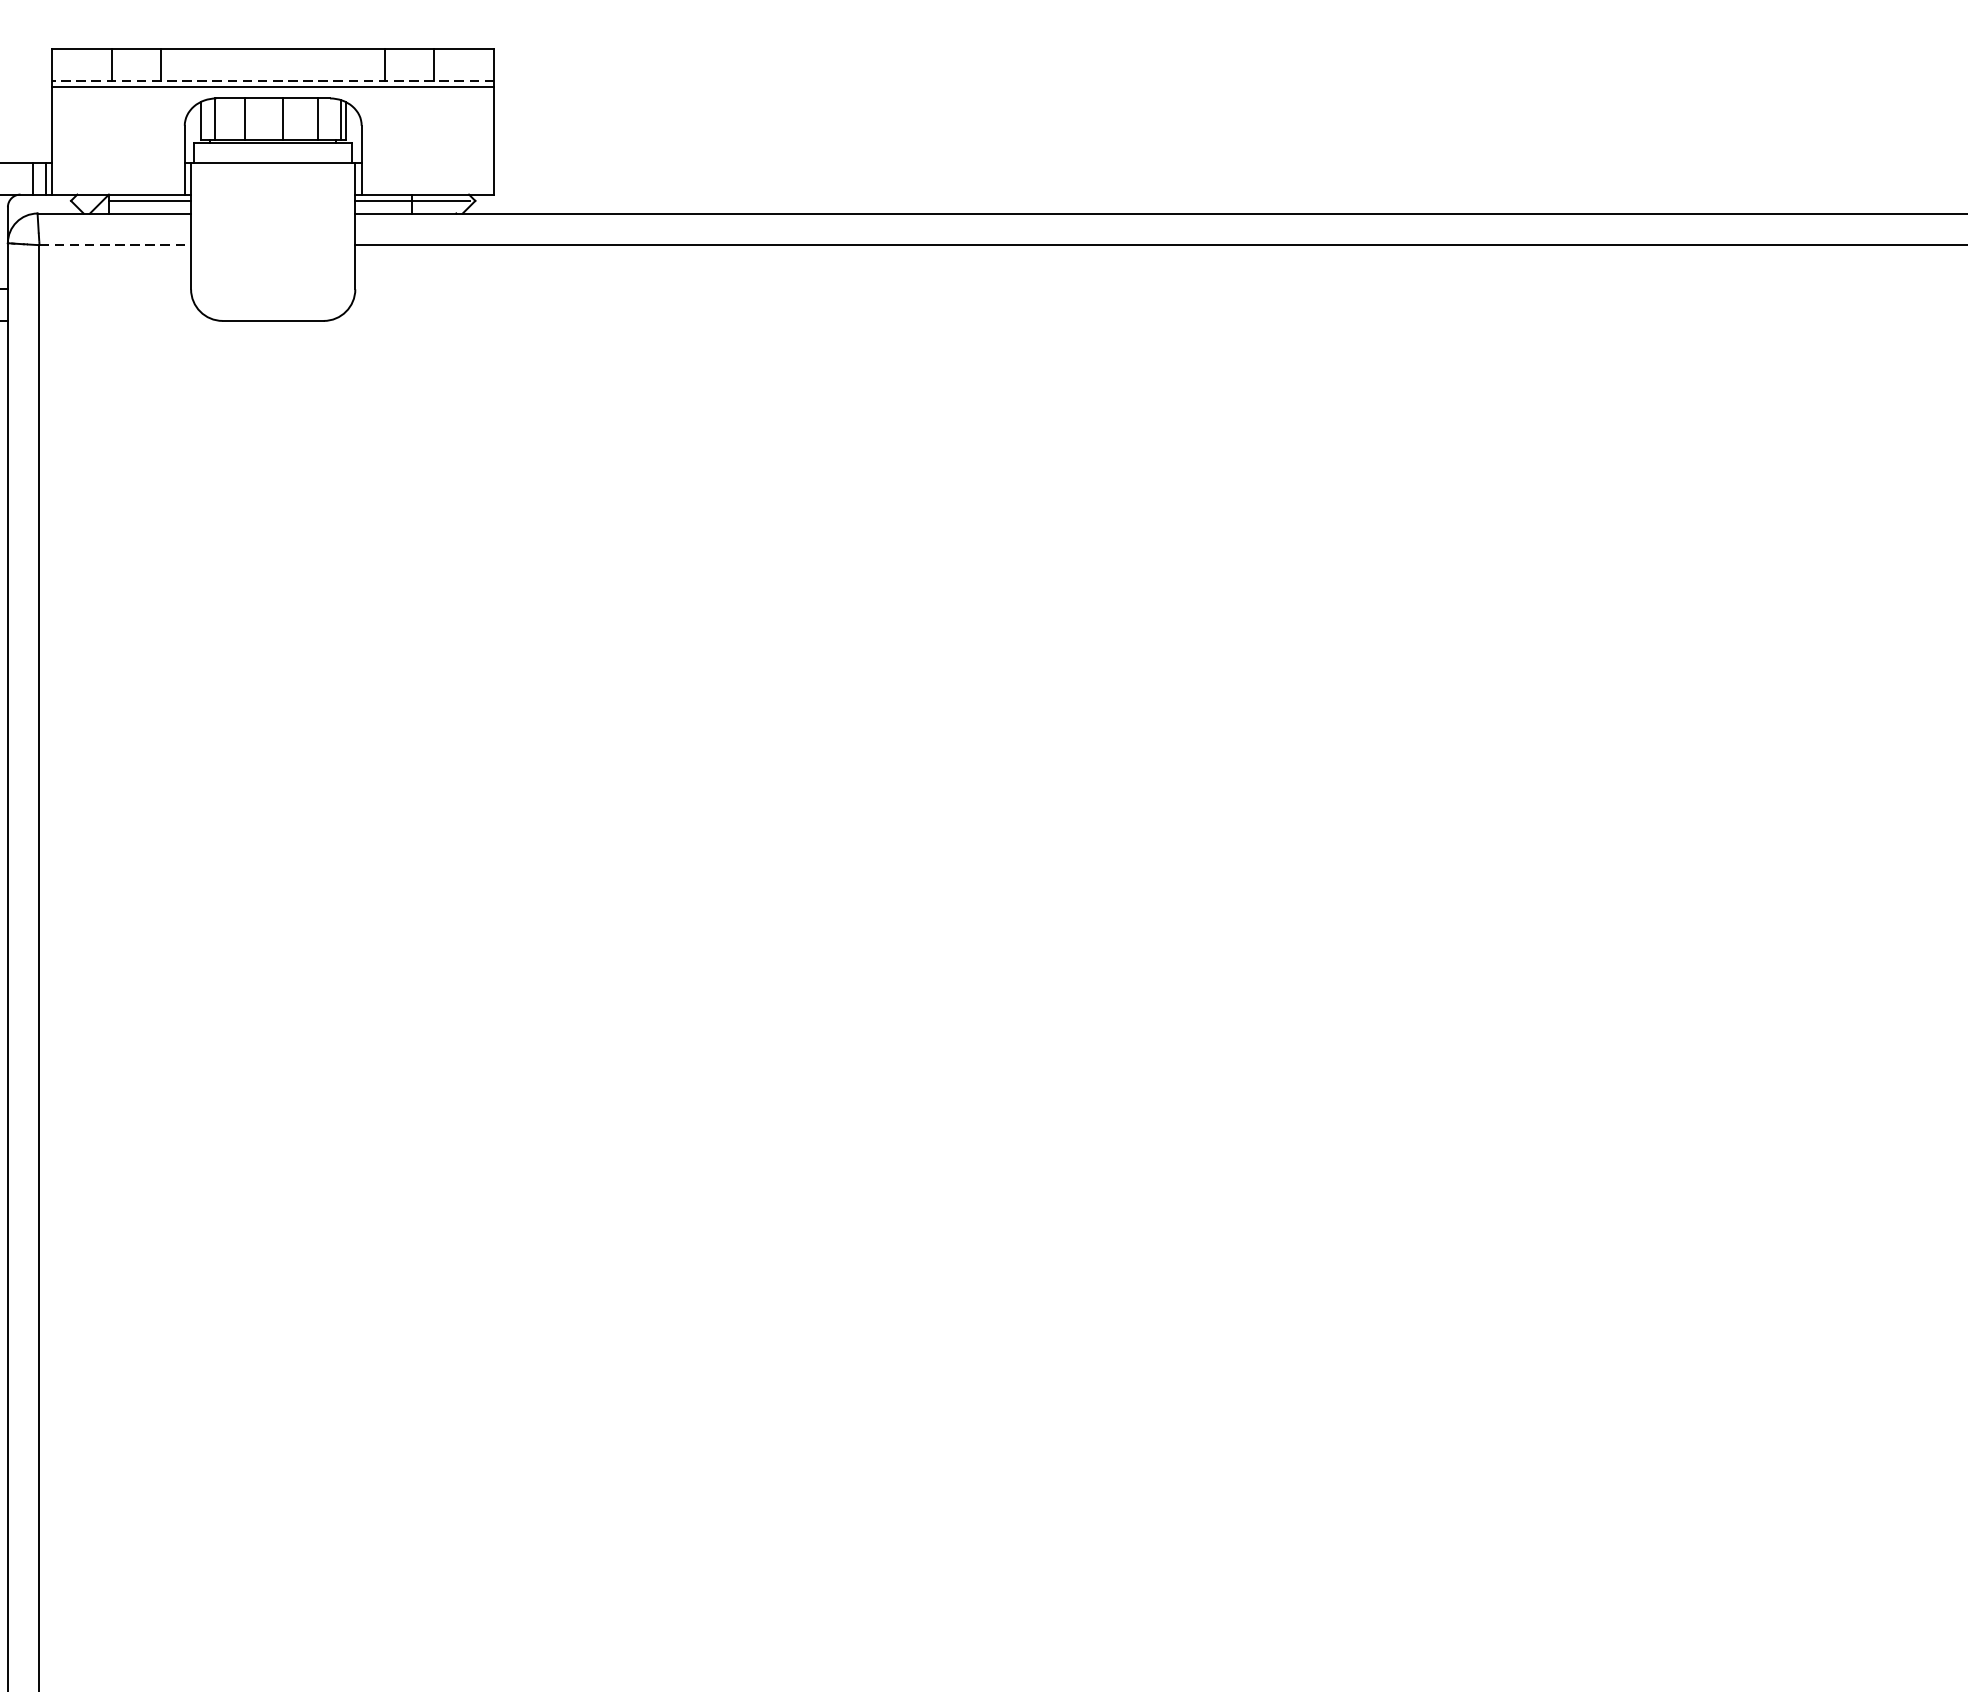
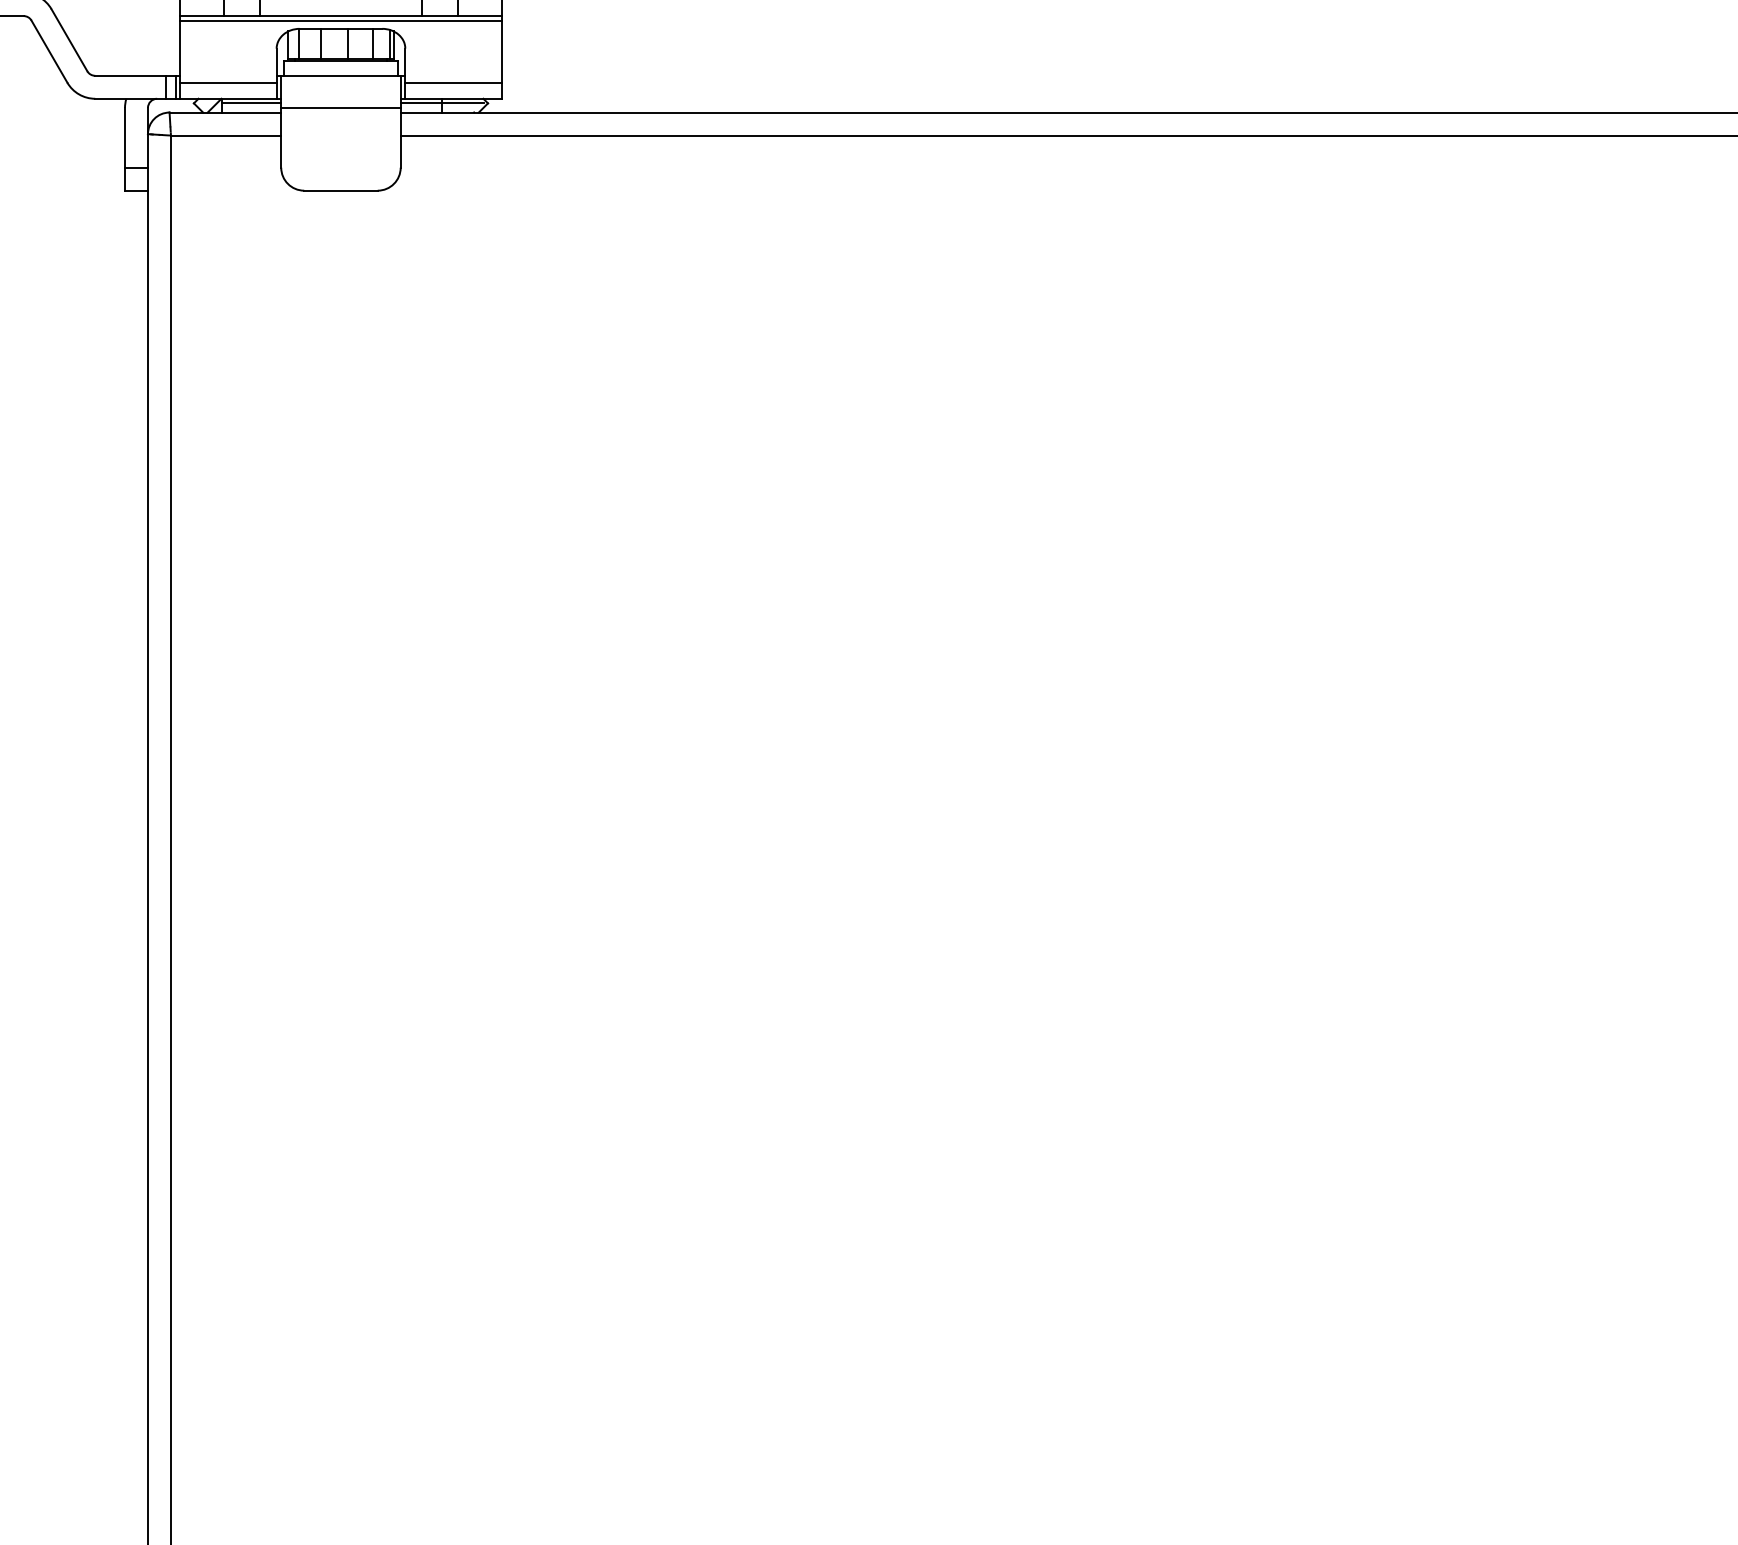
line: (272, 81) -> (340, 16), dashed -> solid
line: (118, 172) -> (228, 82), added
line: (427, 172) -> (453, 82), added
line: (272, 206) -> (340, 107), added
line: (115, 245) -> (226, 135), dashed -> solid

